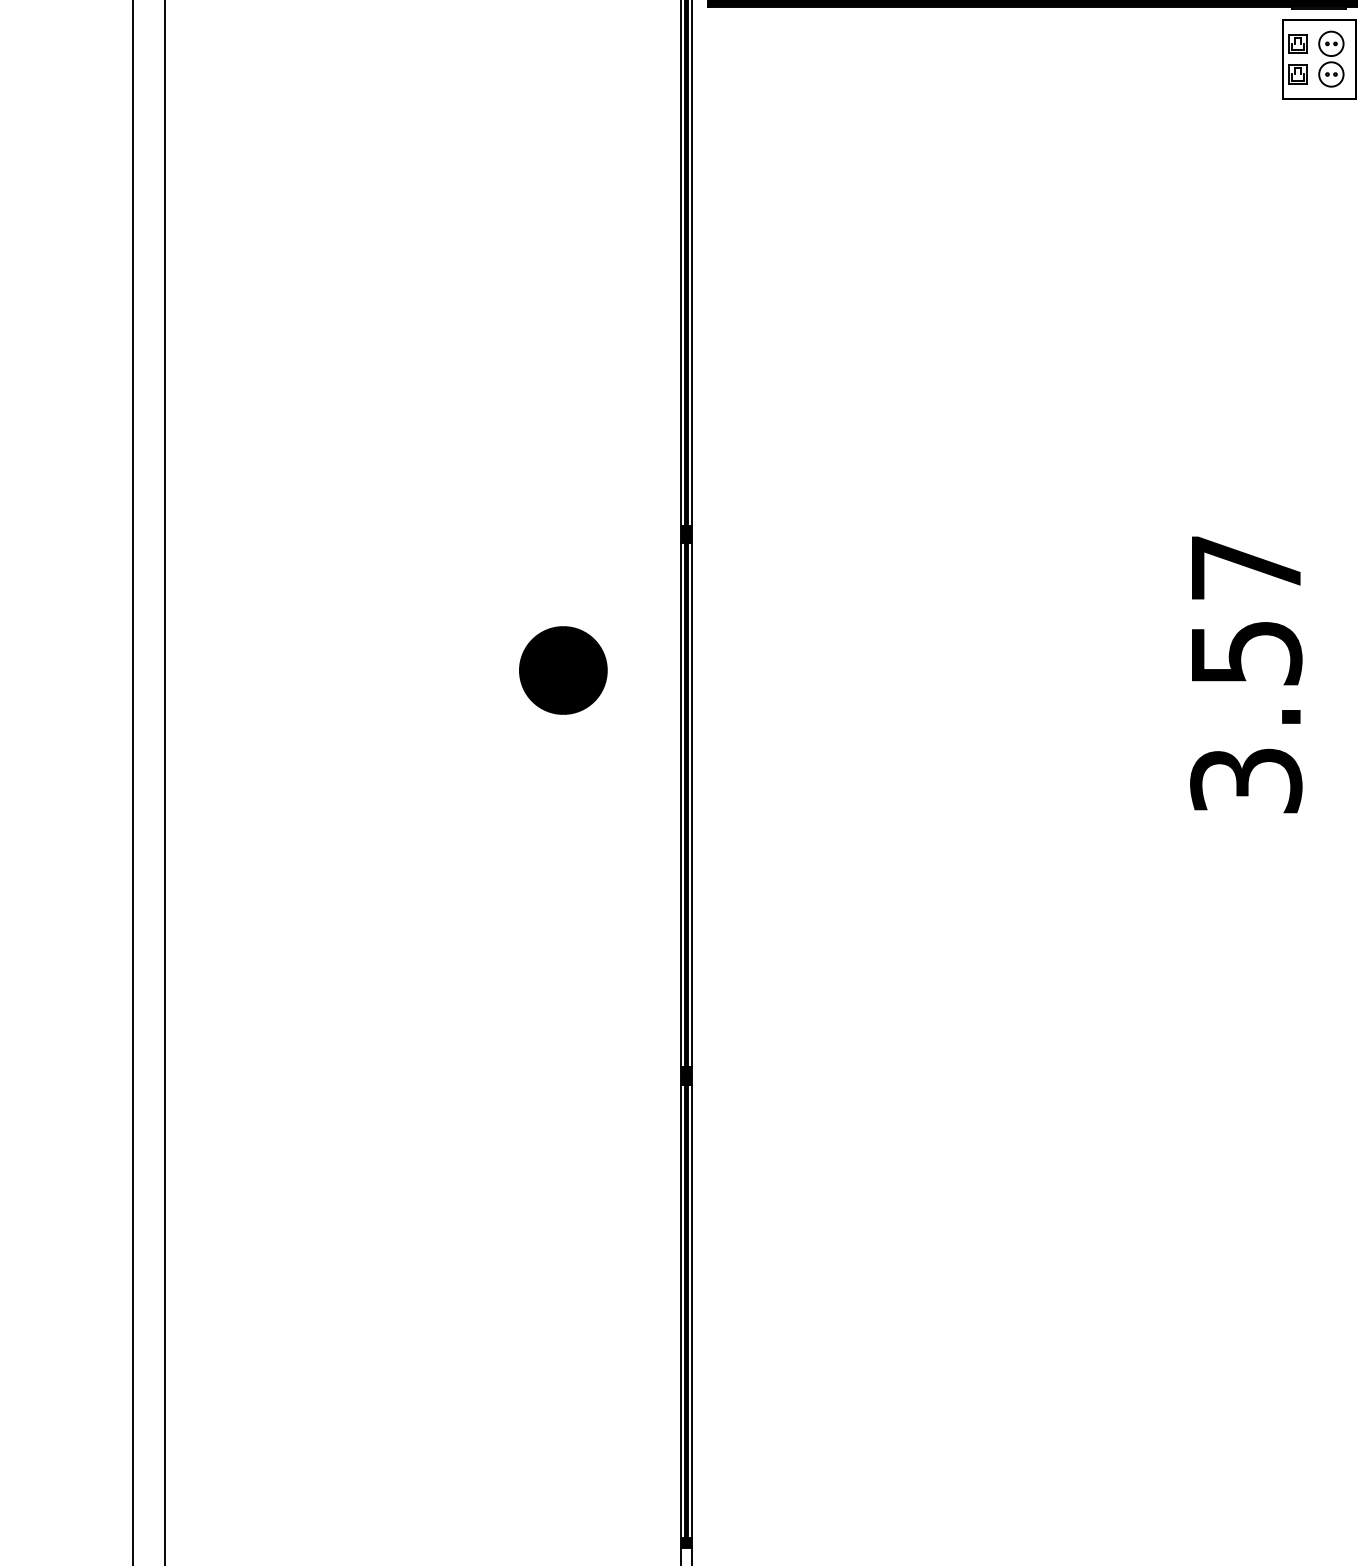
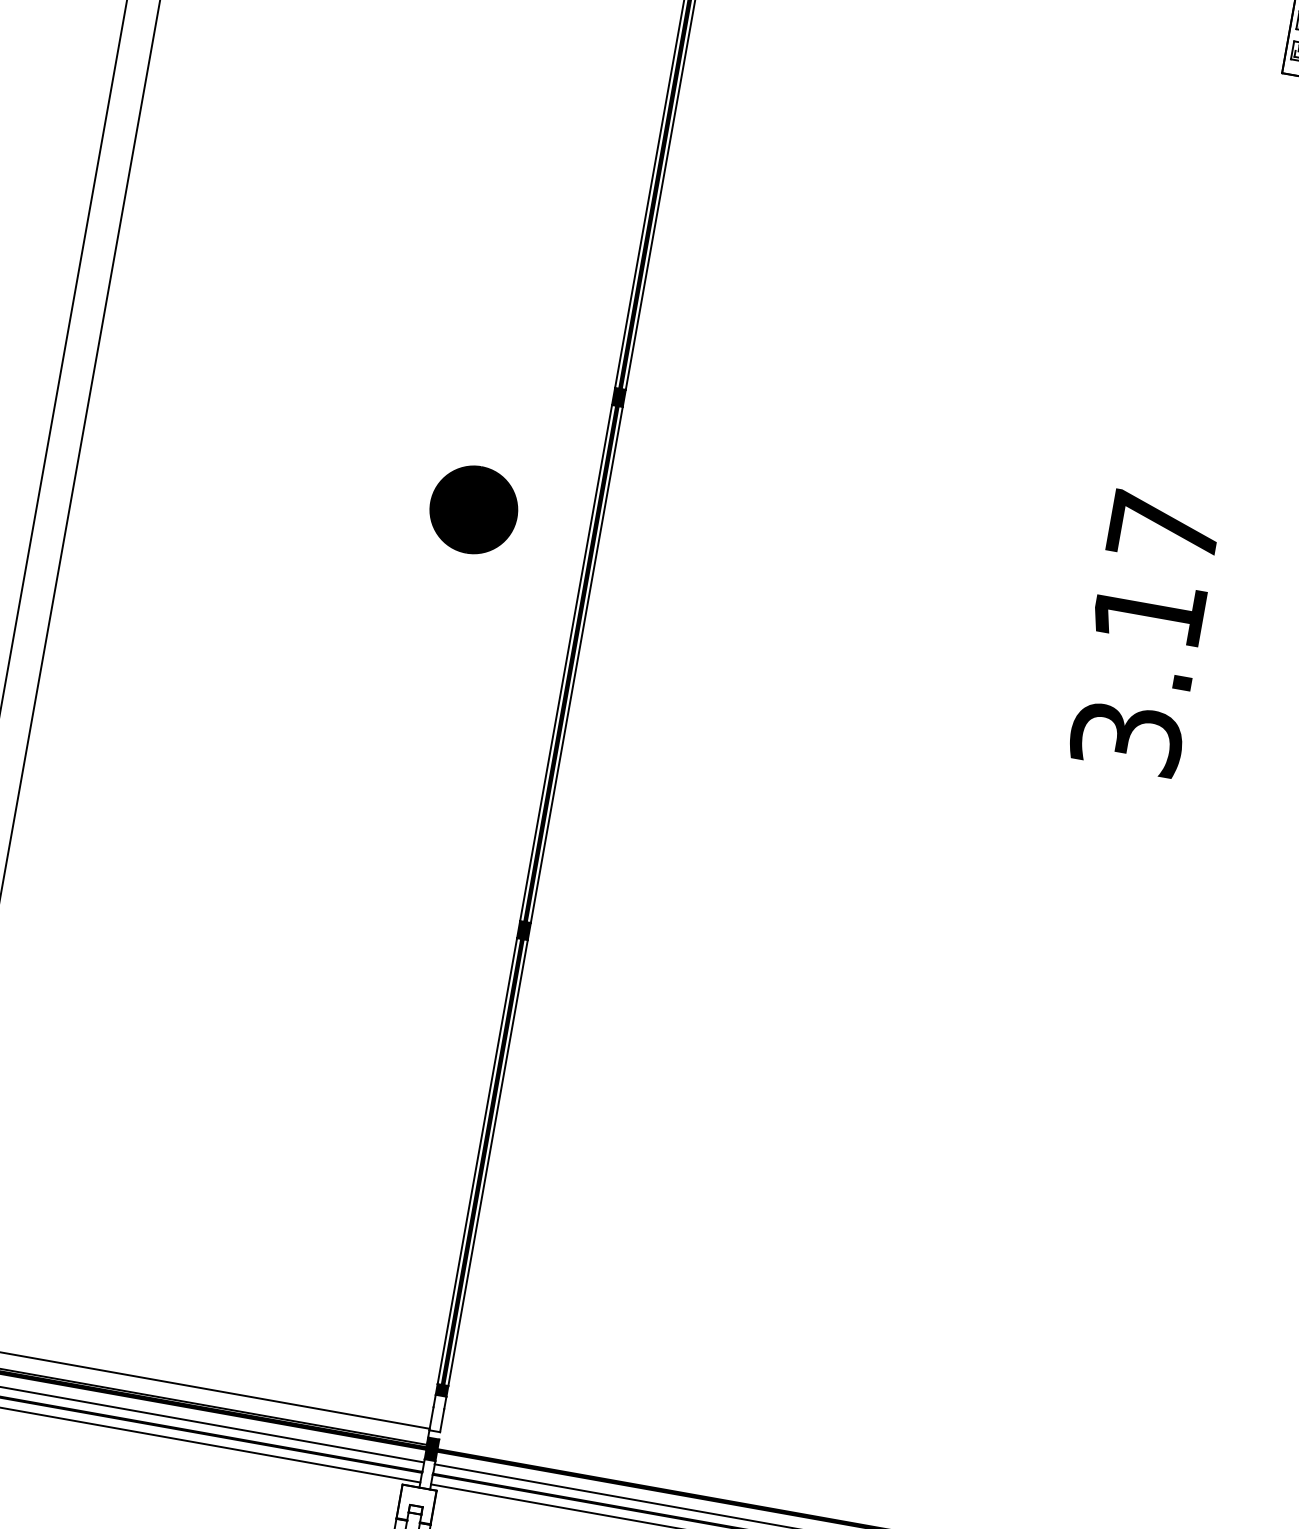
text: (1247, 653) -> (1150, 613), 3.57 -> 3.17

